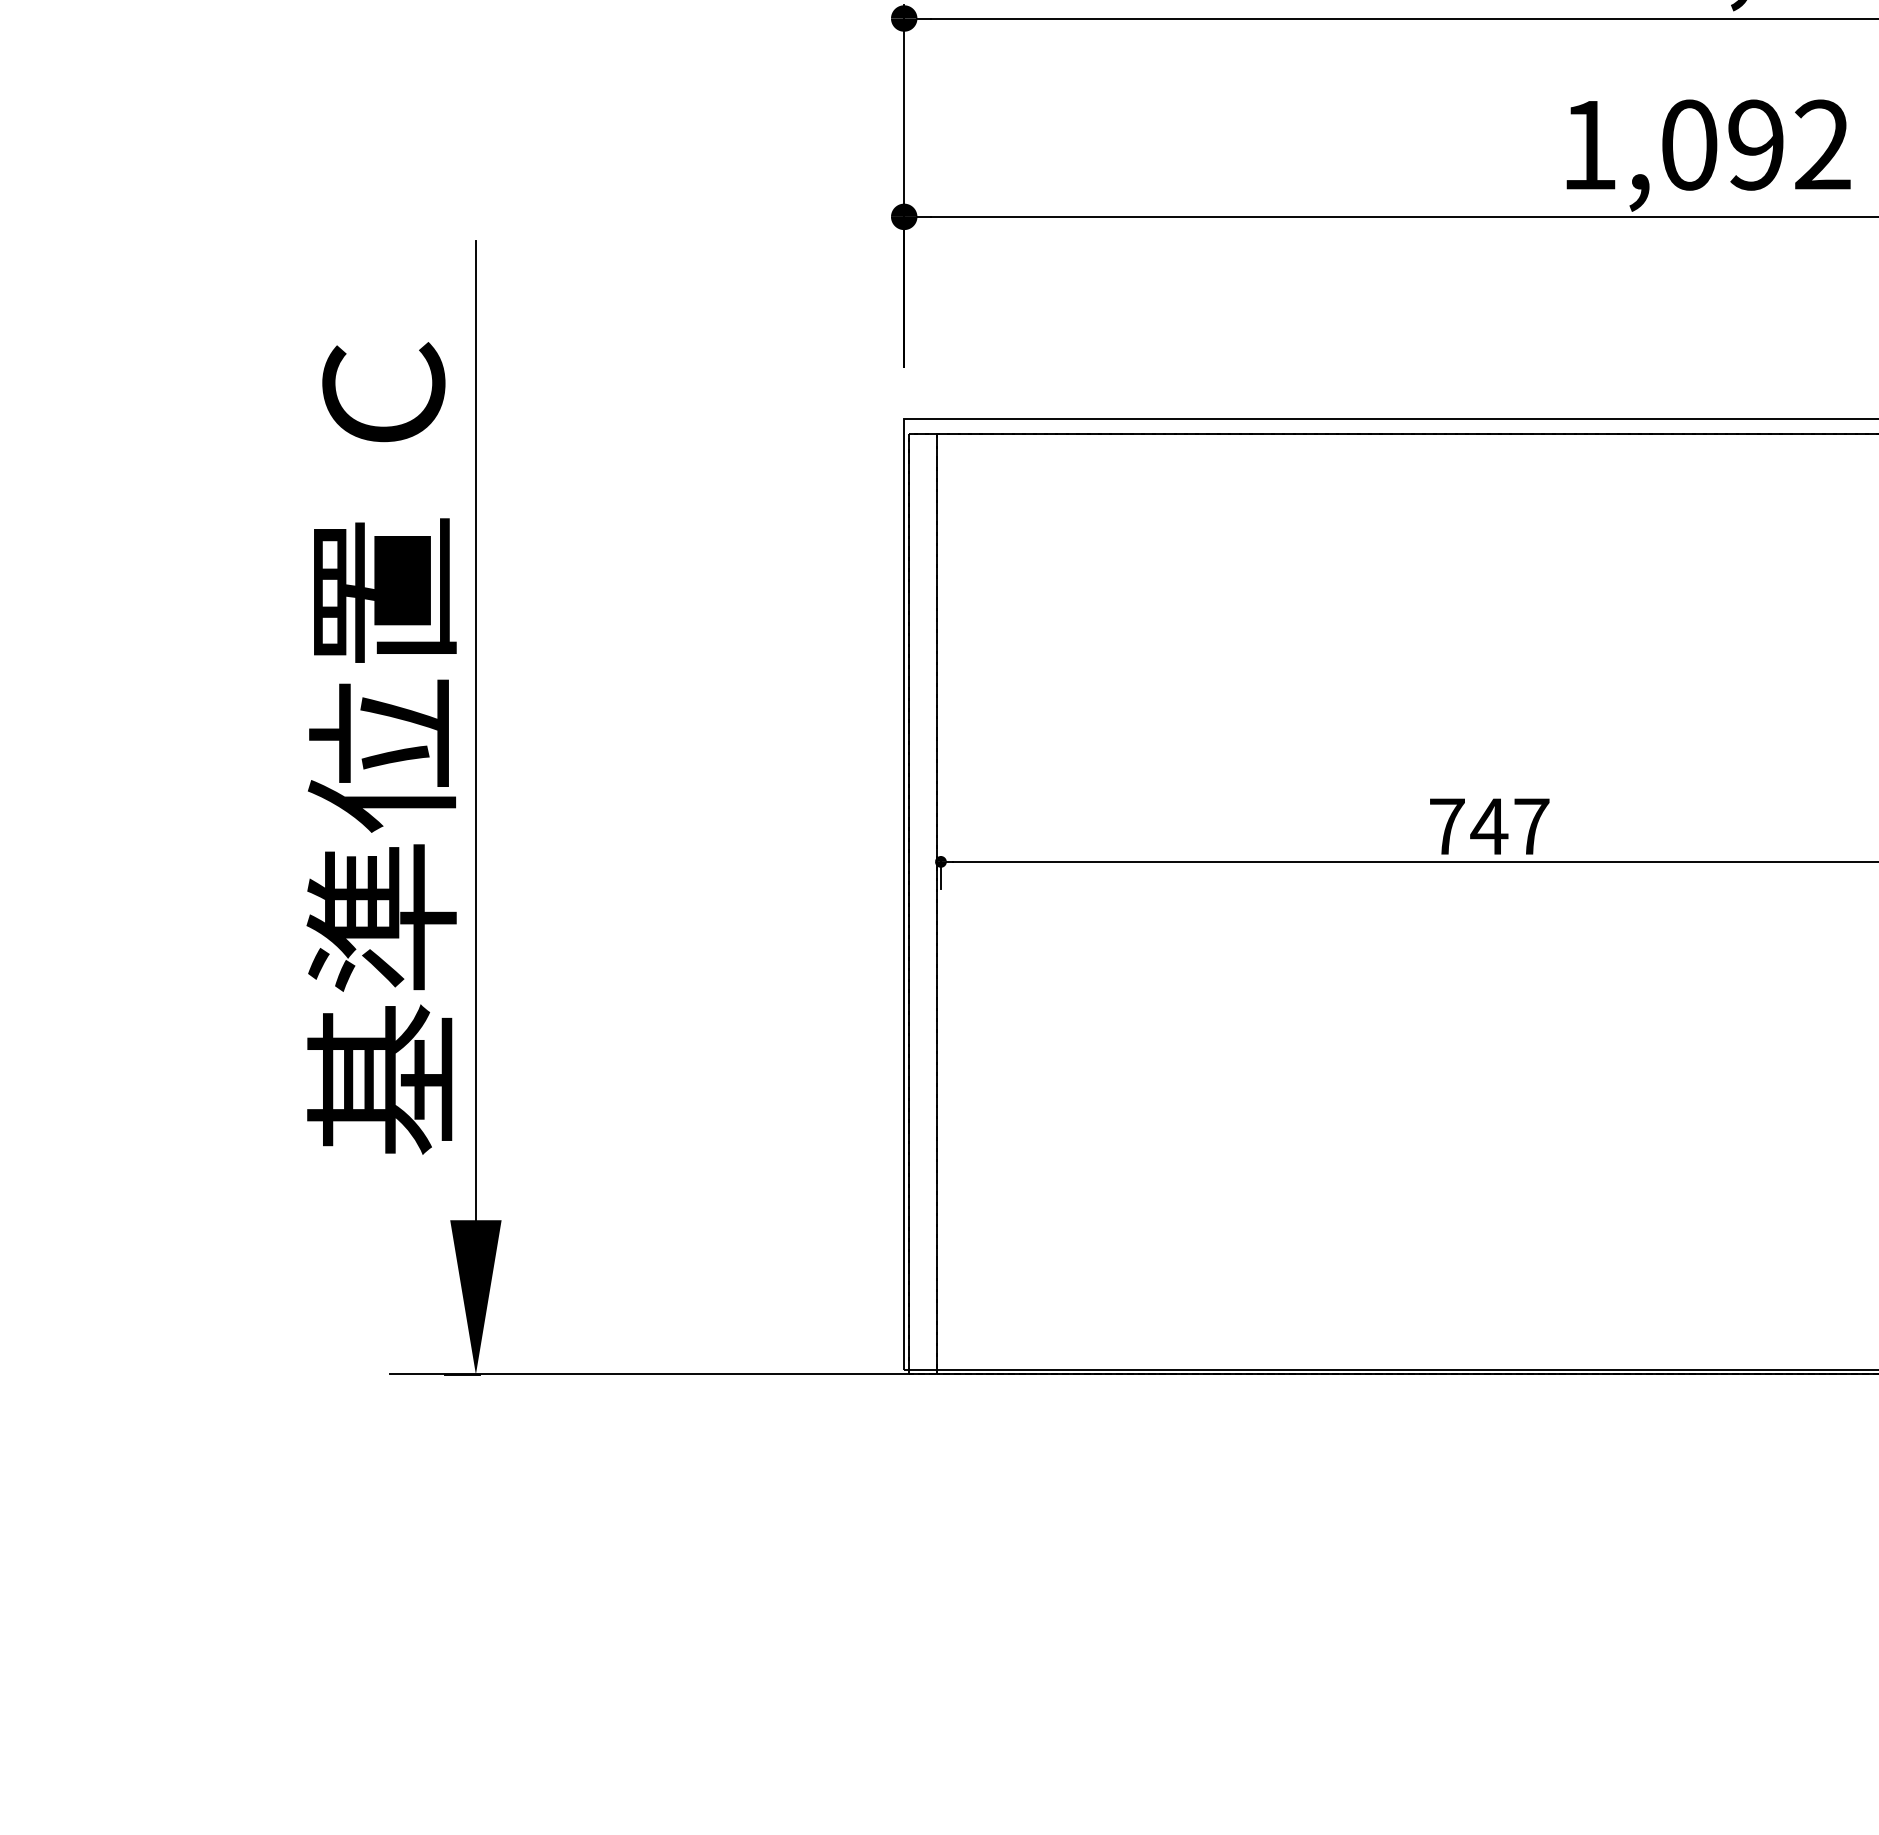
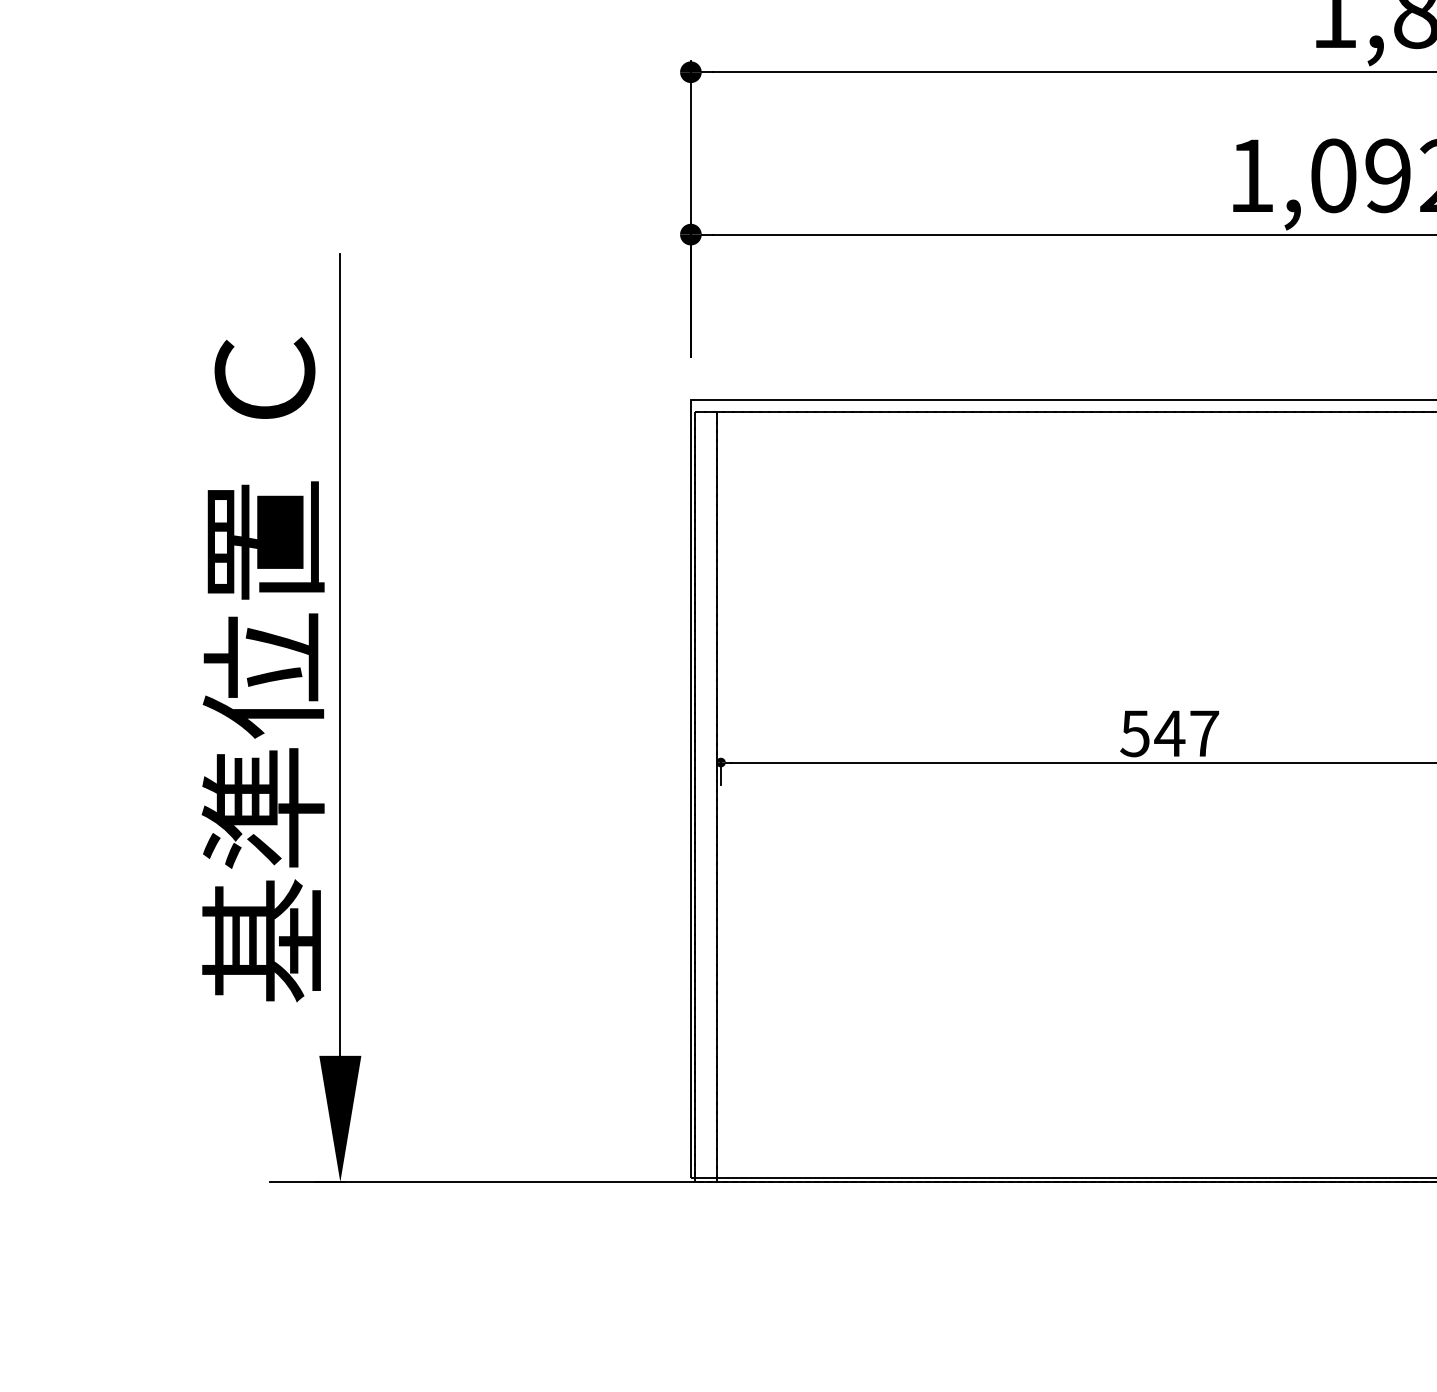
text: (1446, 826) -> (1134, 733), 747 -> 547

